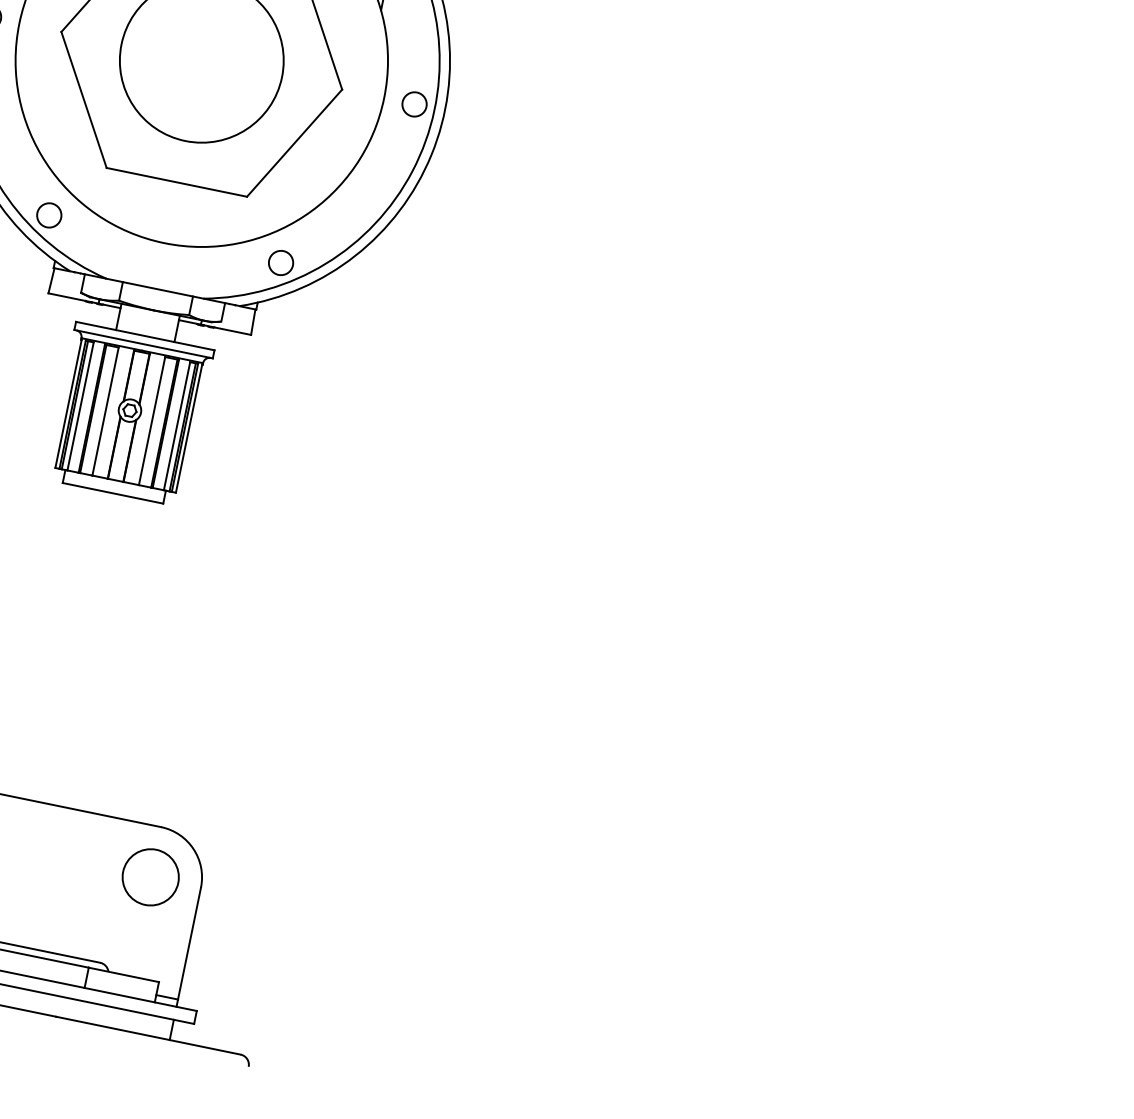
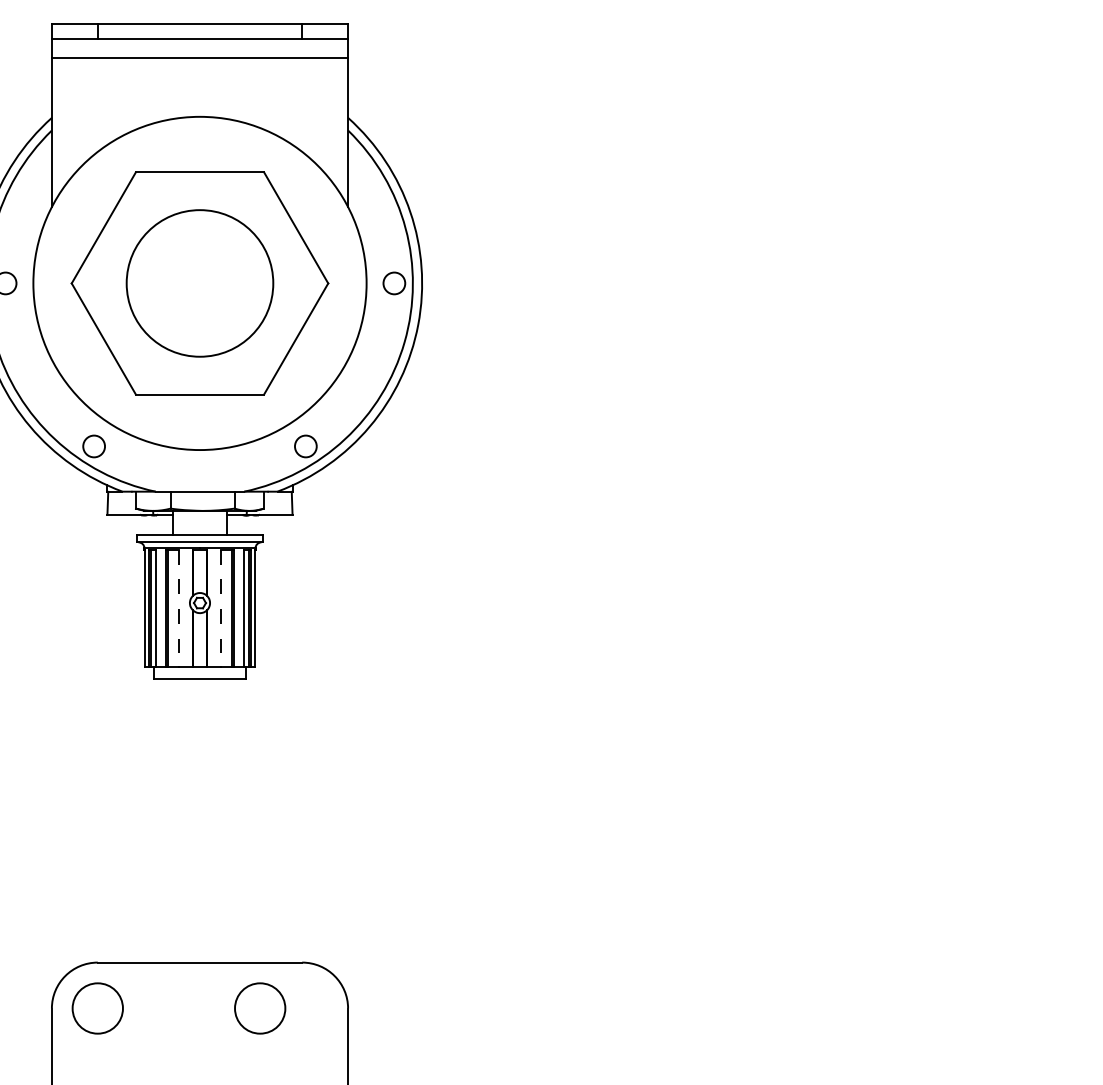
line: (105, 411) -> (178, 608), solid -> dashed
line: (152, 421) -> (221, 608), solid -> dashed
circle: (151, 877) -> (260, 1008), moved

